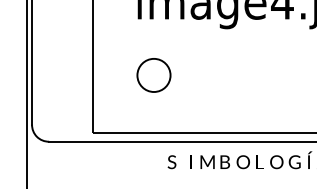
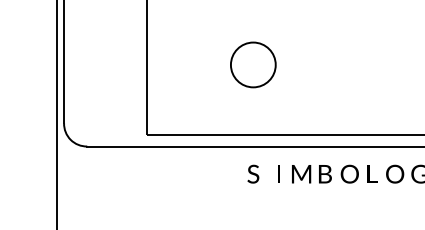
circle: (153, 75) -> (252, 65), moved

